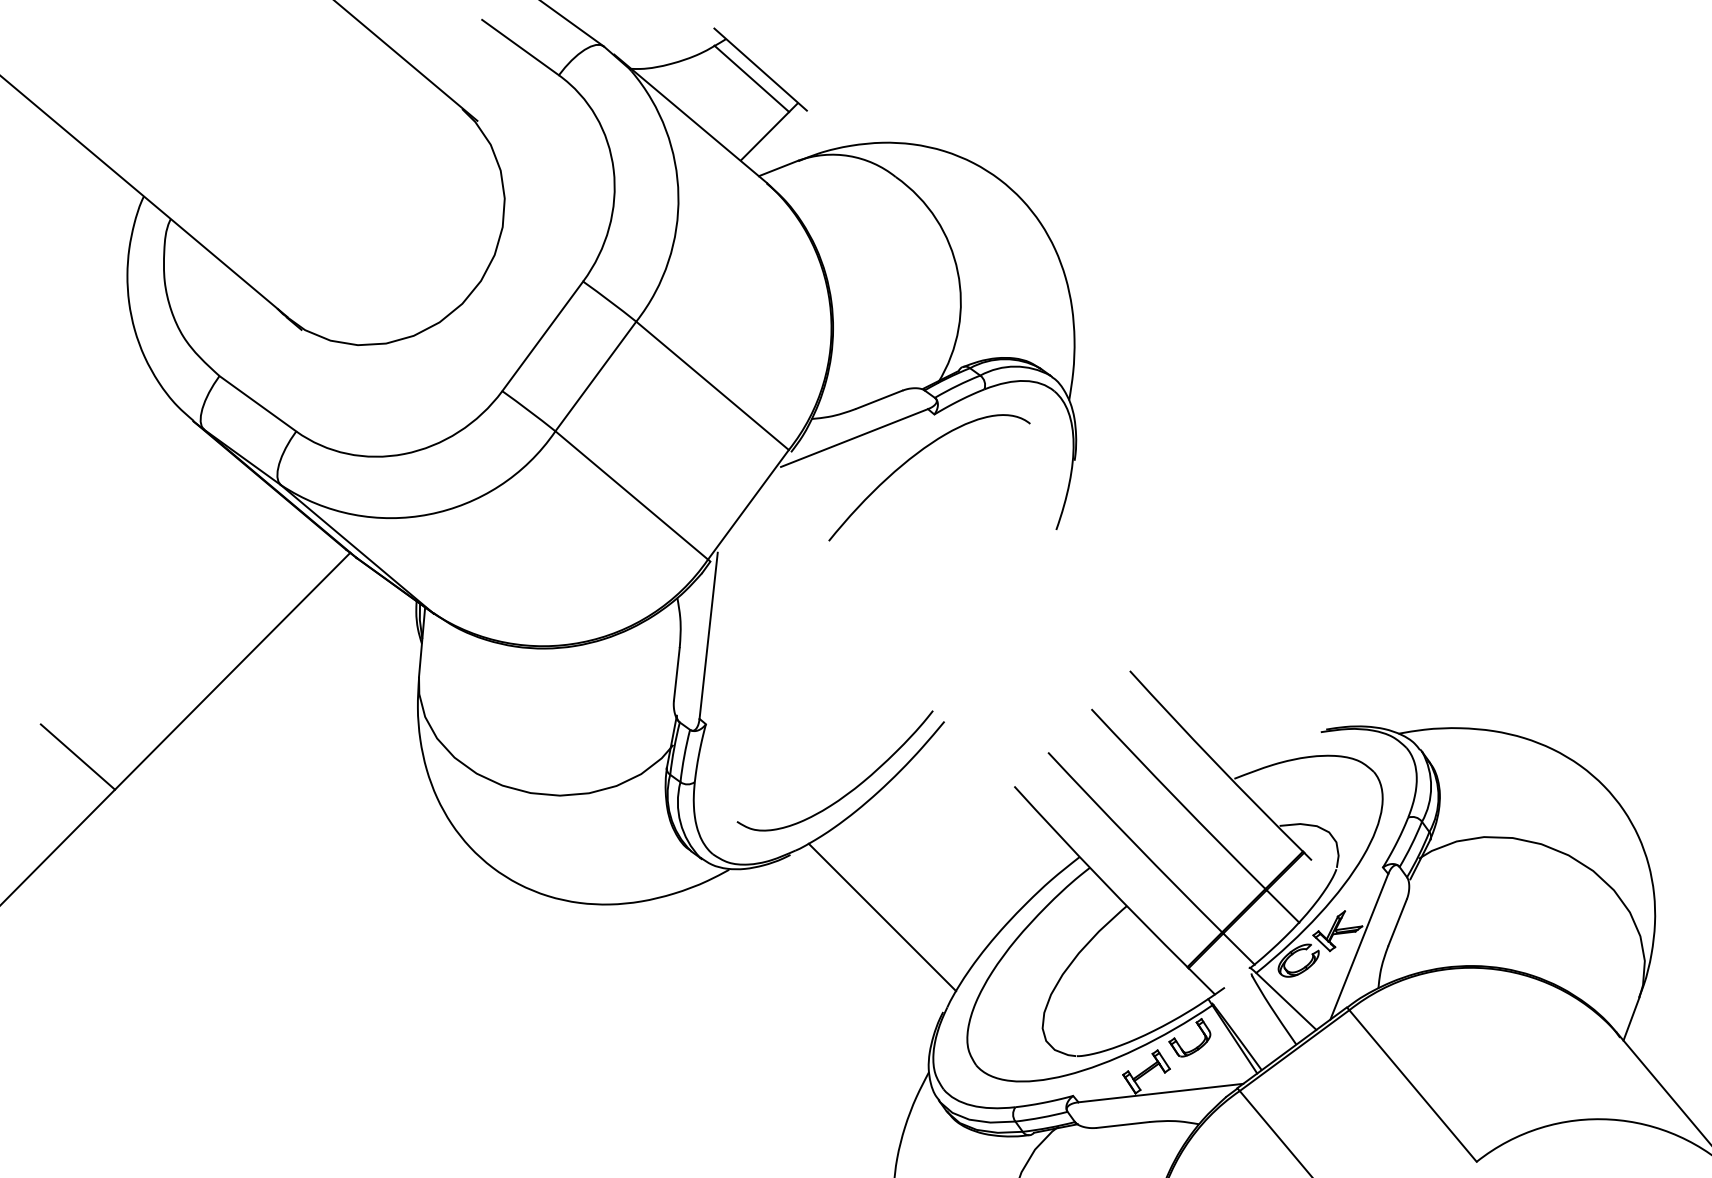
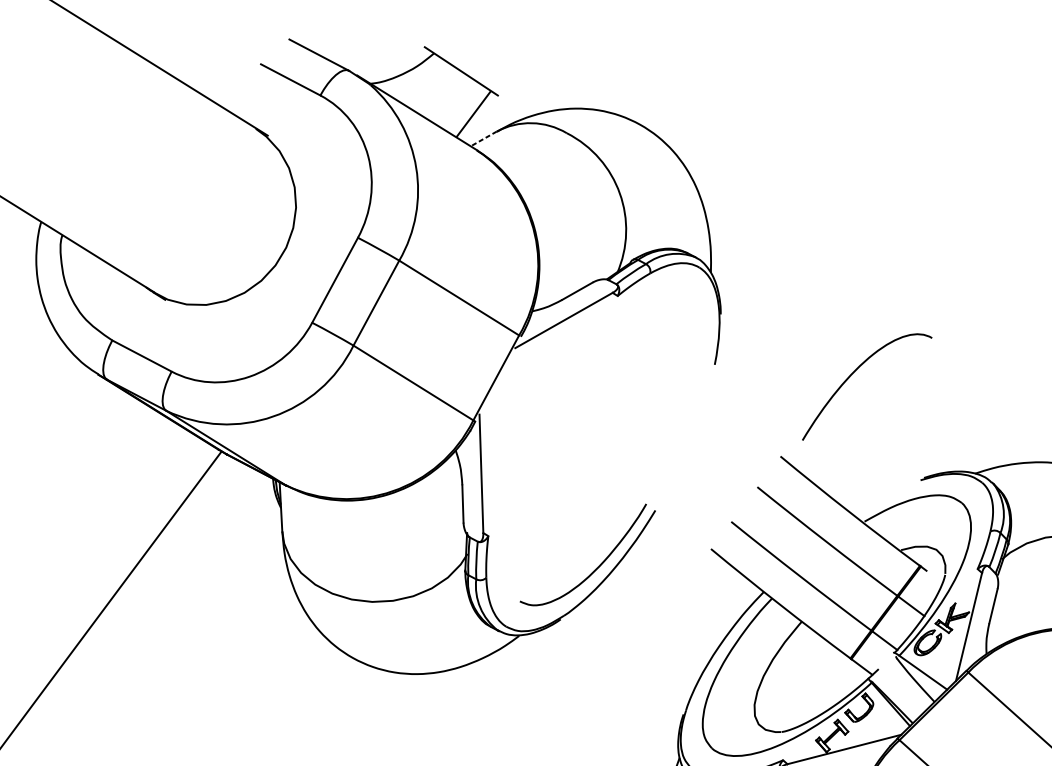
line: (751, 78) -> (455, 78), removed
line: (778, 168) -> (483, 138), solid -> dashed
curve: (912, 458) -> (852, 374), moved
line: (77, 756) -> (50, 621), removed
line: (882, 917) -> (631, 654), removed

